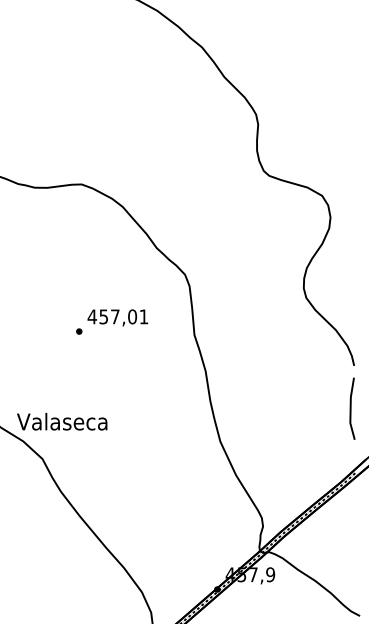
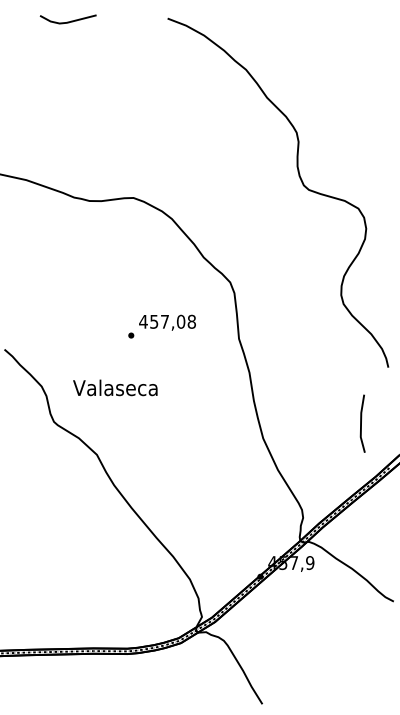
text: (143, 316) -> (191, 321), 457,01 -> 457,08
line: (351, 408) -> (361, 423), moved
text: (62, 421) -> (115, 387), moved

